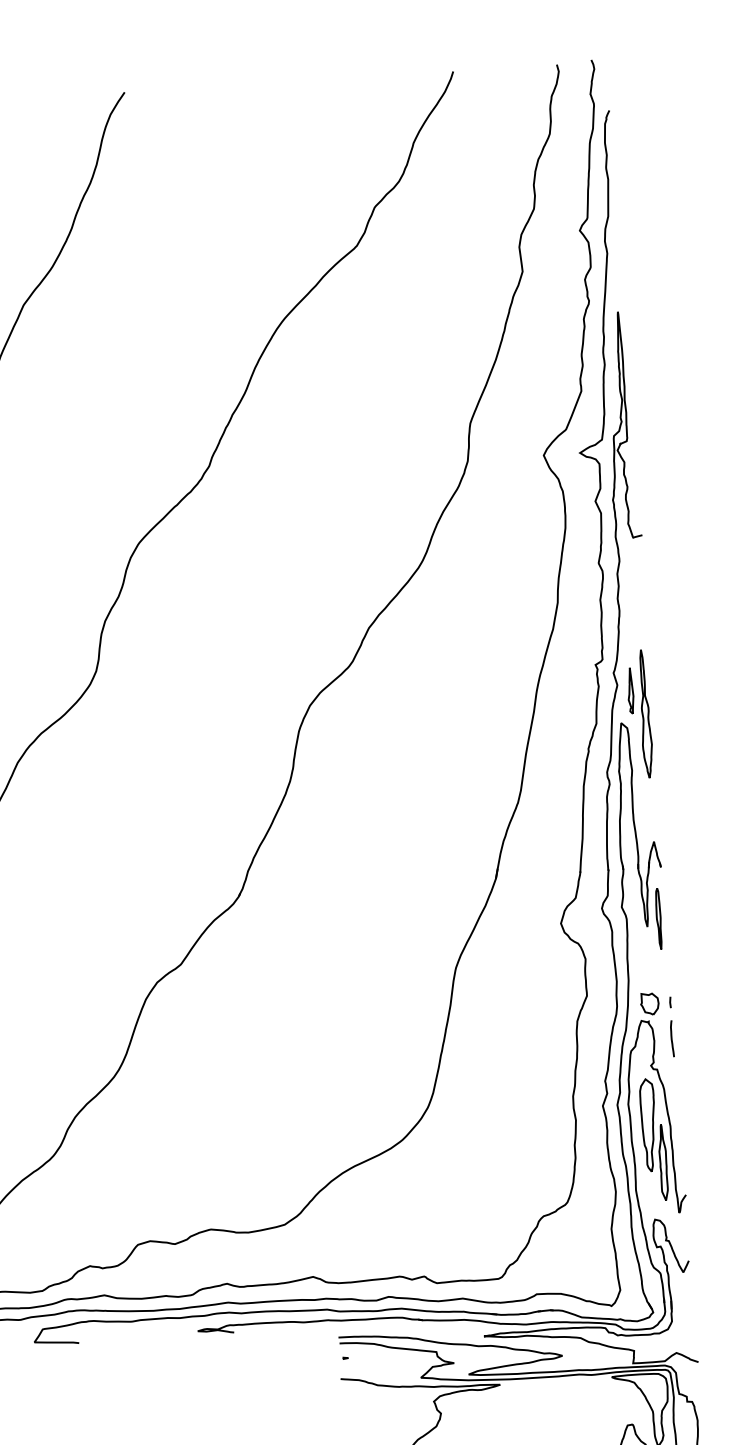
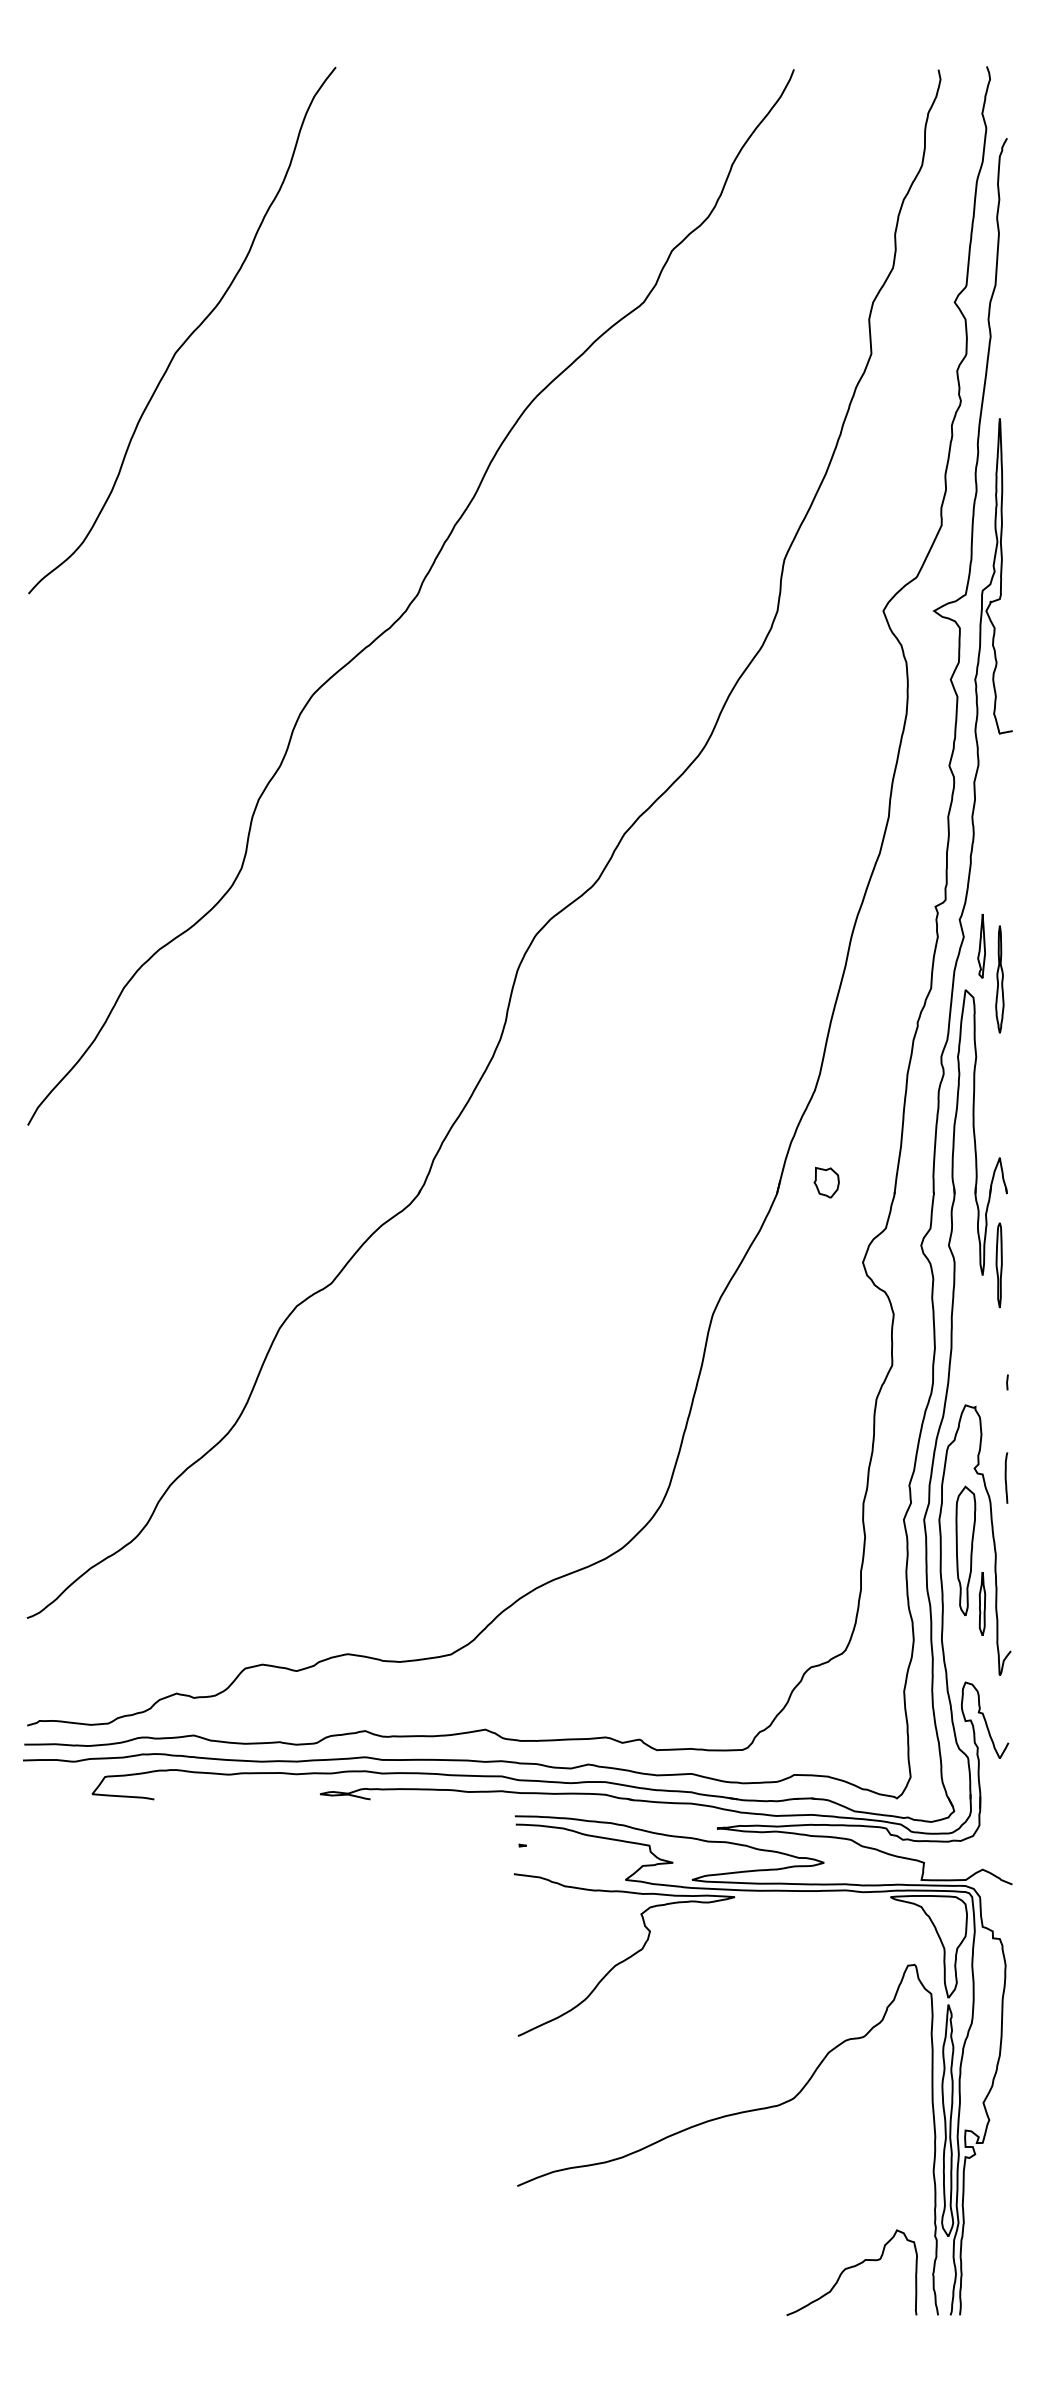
part: (645, 713) -> (999, 979), size x0.6
part: (649, 1003) -> (826, 1182), moved
curve: (672, 1038) -> (1006, 1477), moved
part: (663, 1162) -> (982, 1603), size x0.6

